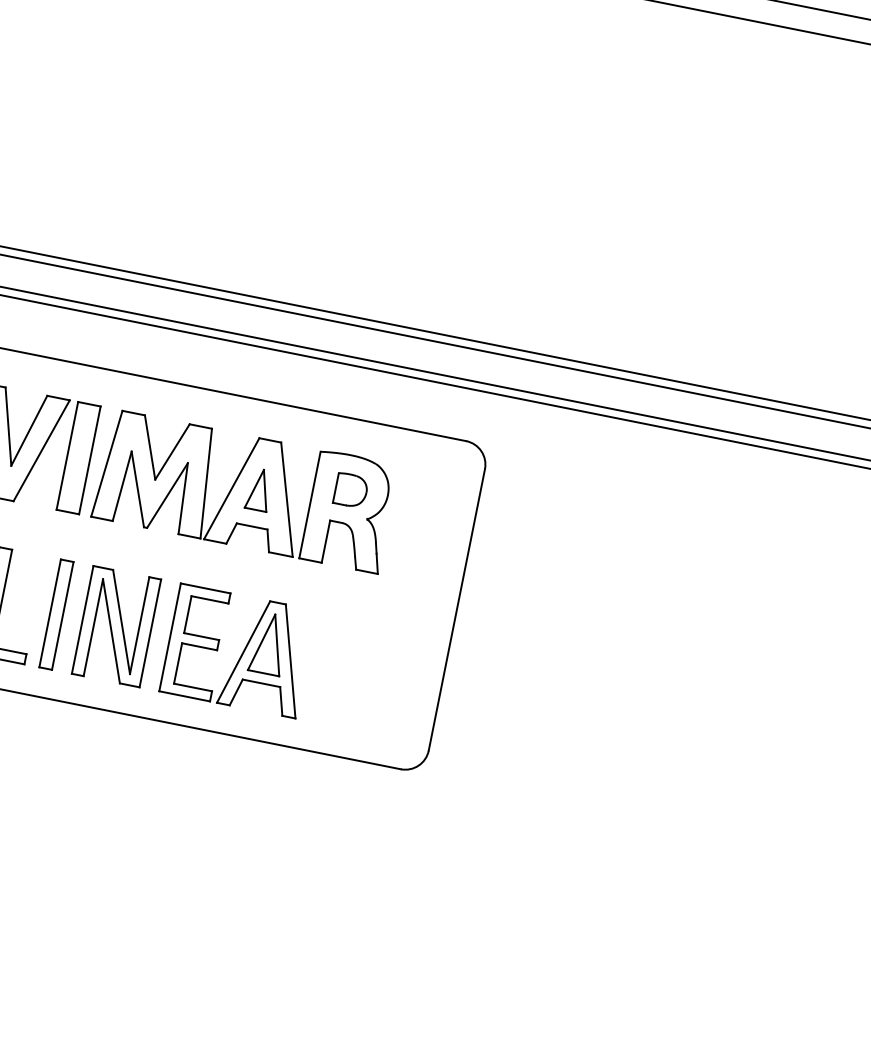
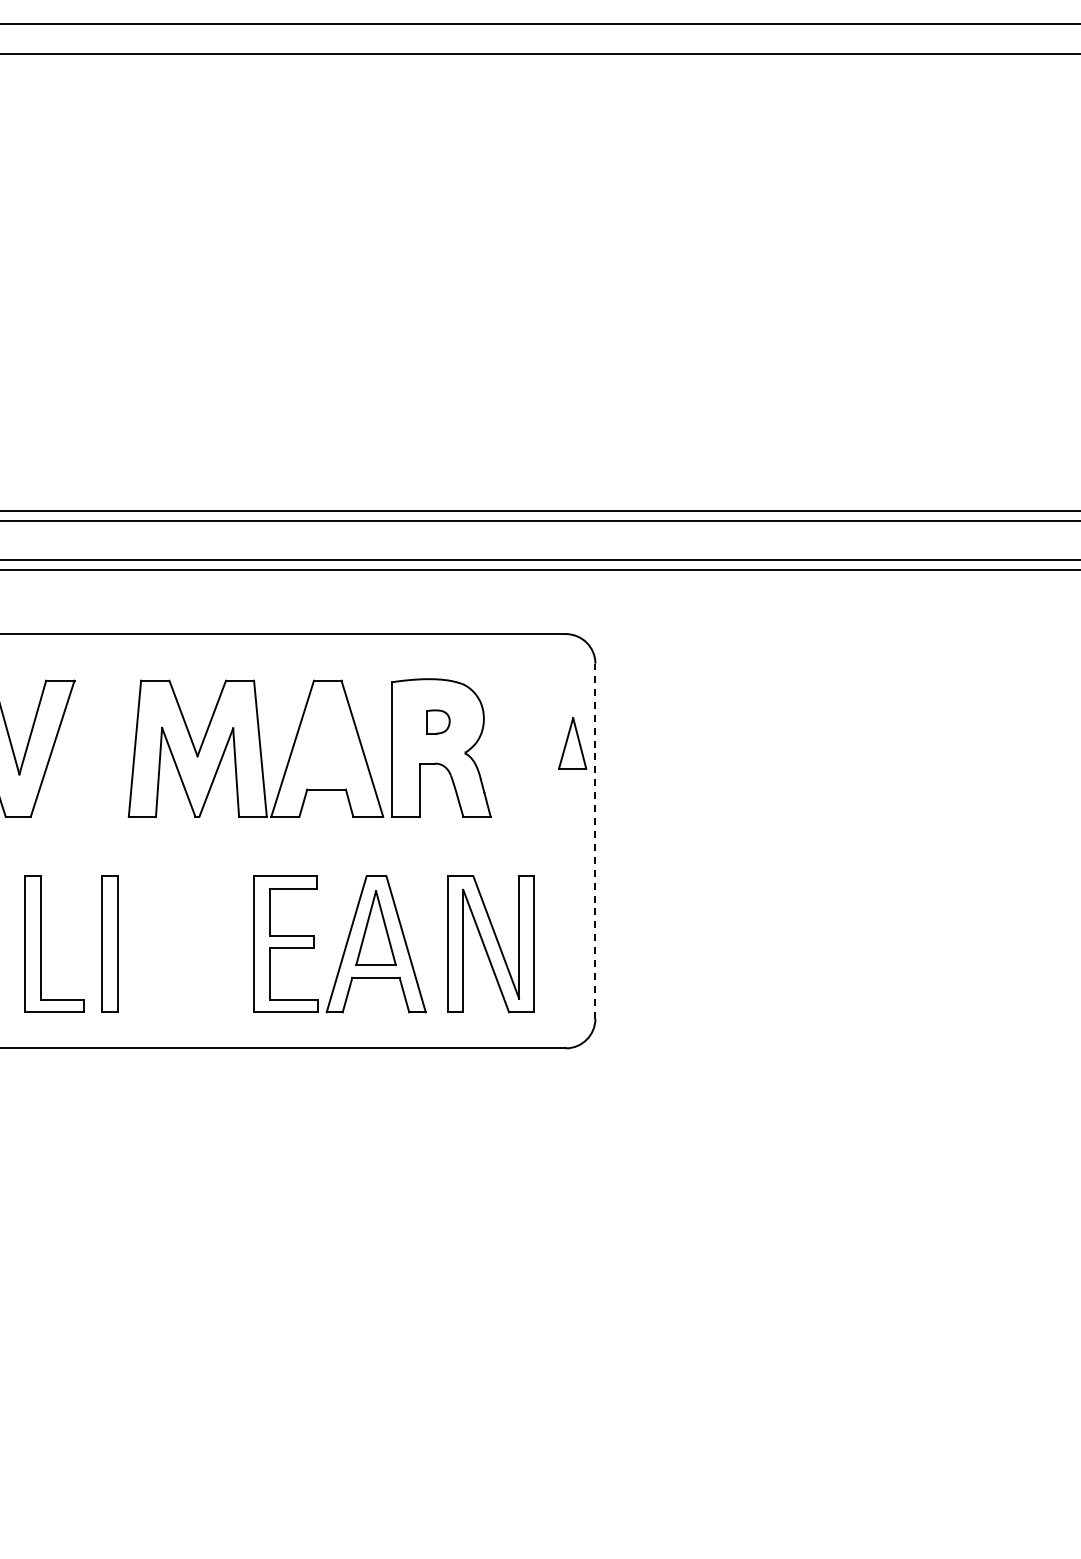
part: (78, 457) -> (99, 748), removed
part: (259, 489) -> (572, 743), moved
part: (351, 490) -> (438, 721), size x0.6
line: (456, 610) -> (595, 841), solid -> dashed
part: (115, 626) -> (490, 944), moved

